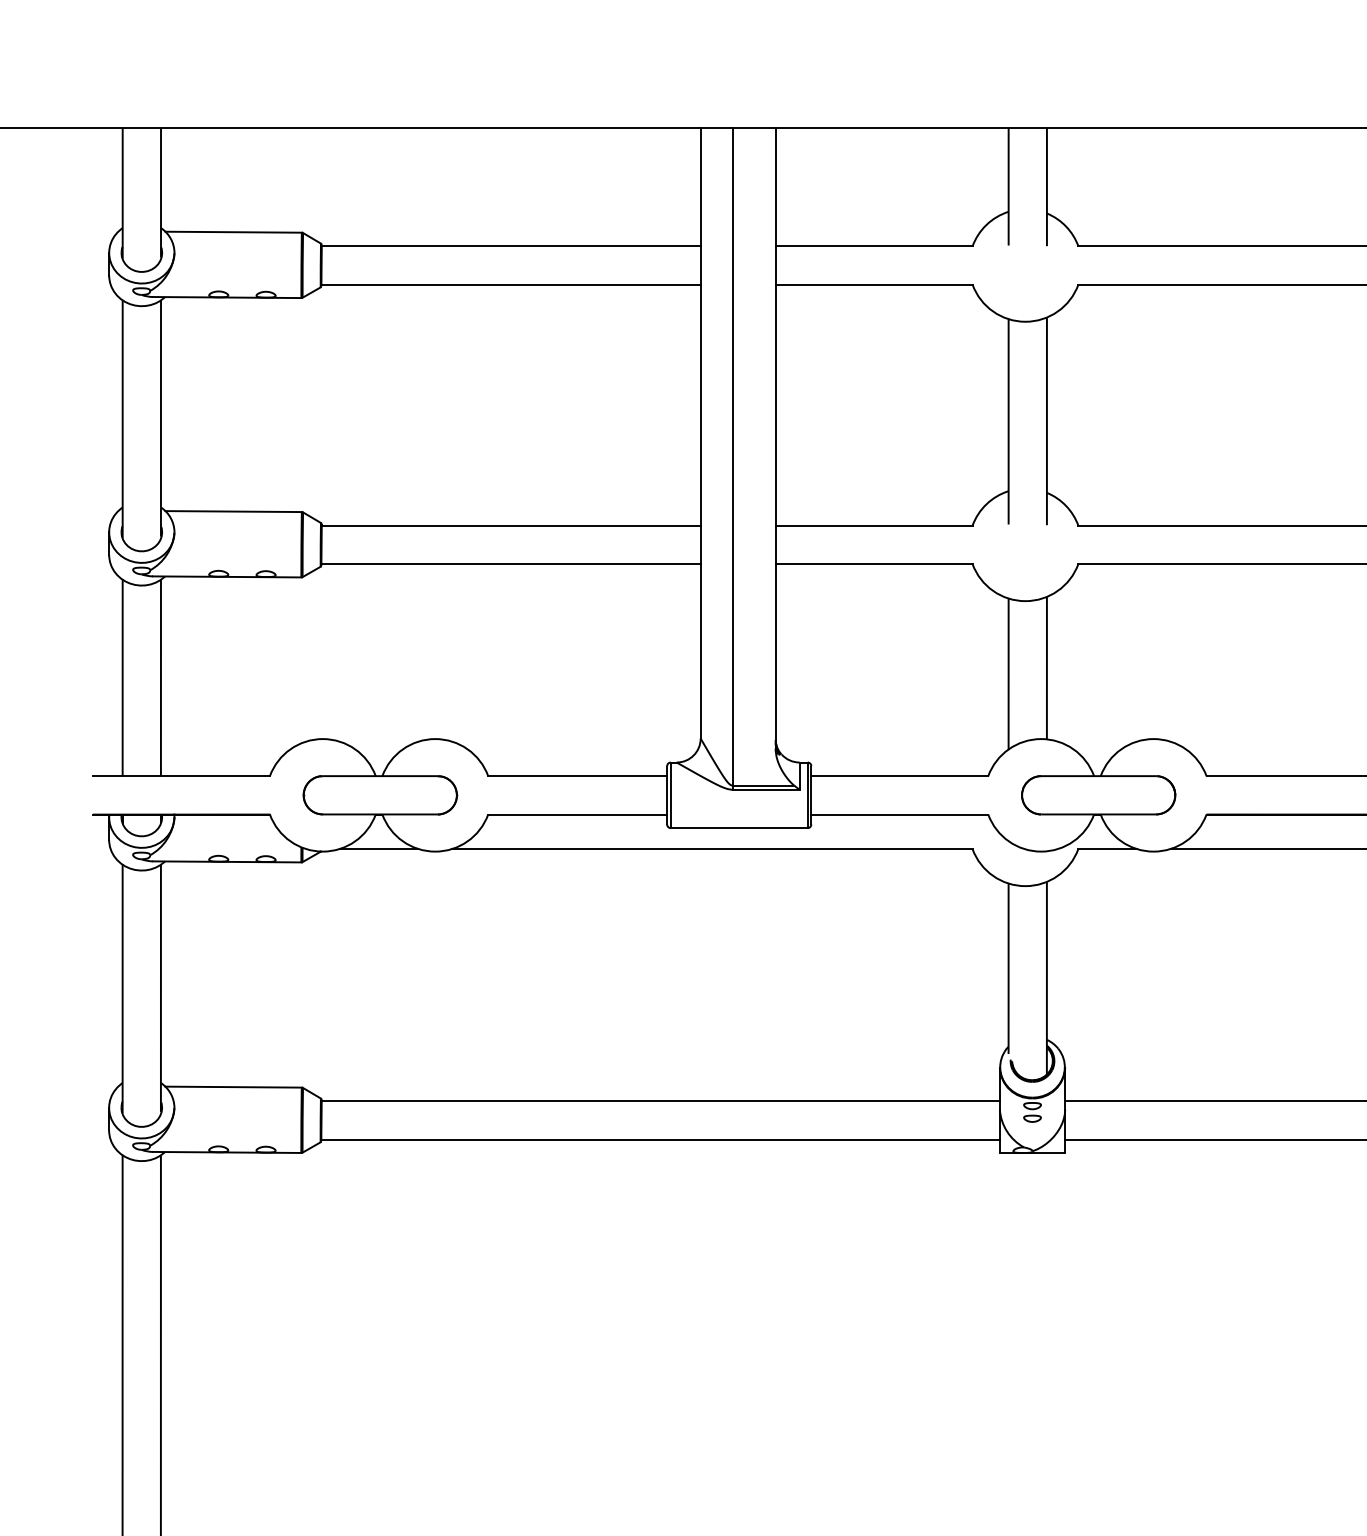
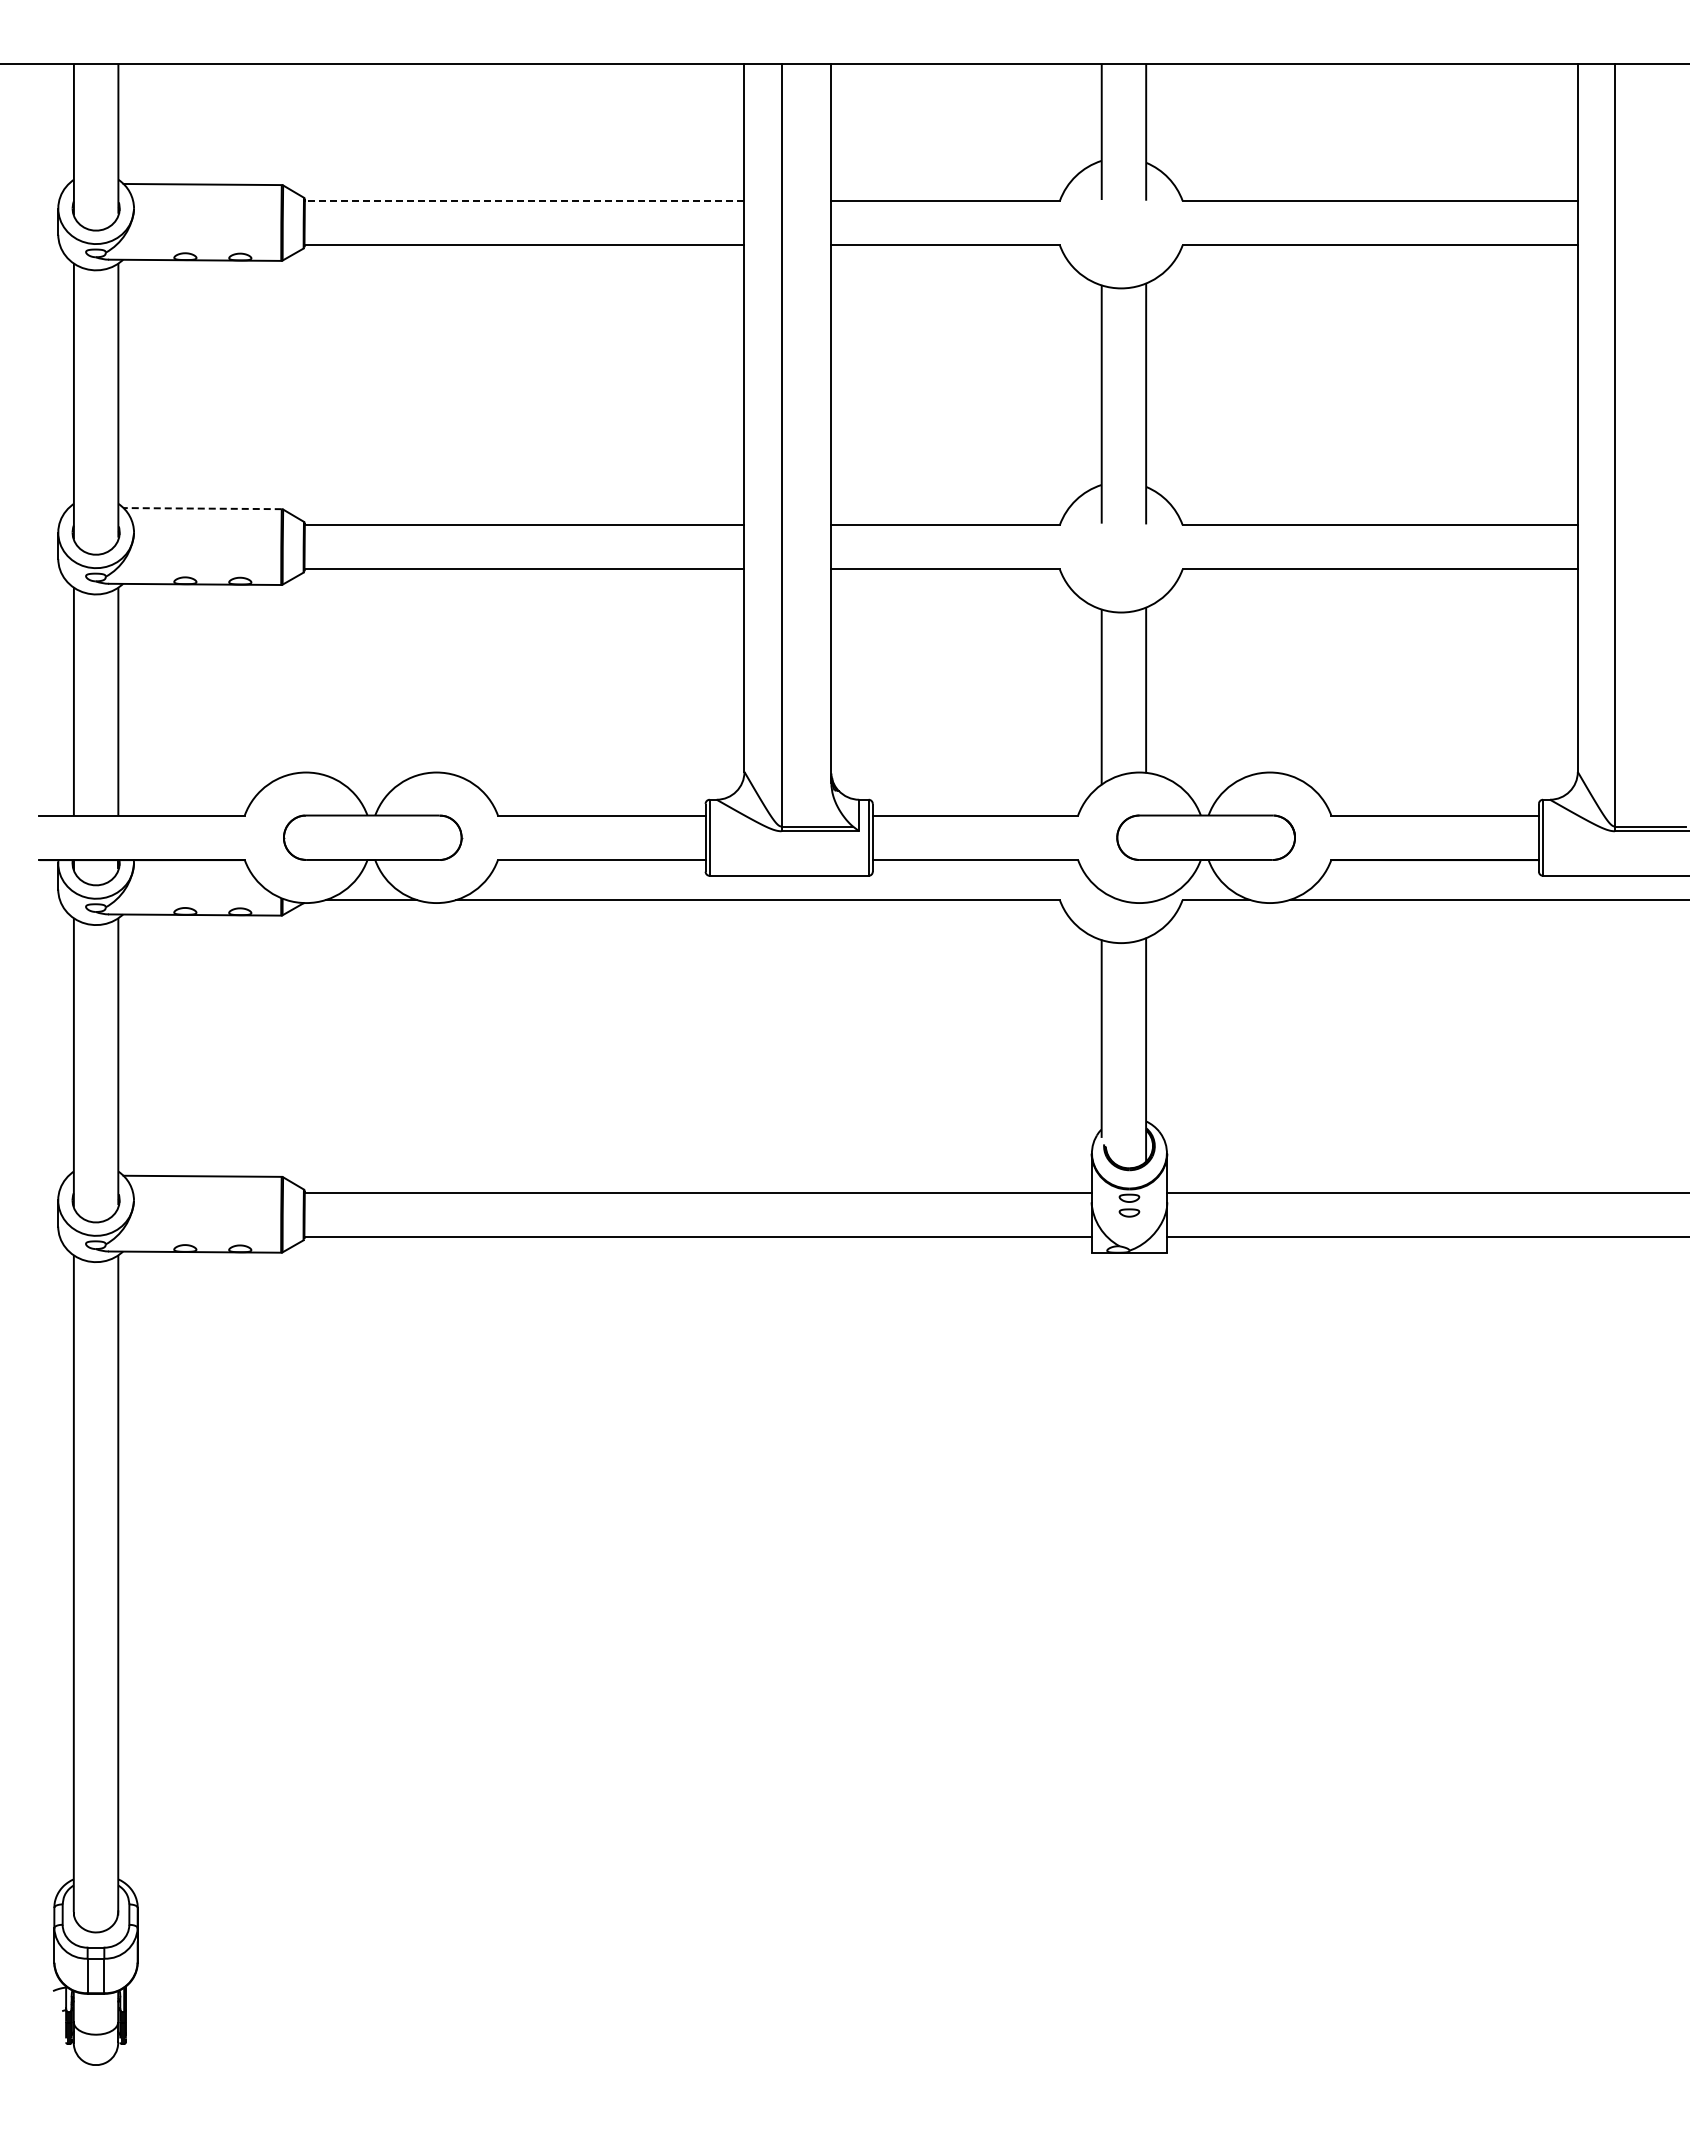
line: (511, 245) -> (524, 200), solid -> dashed
line: (233, 511) -> (202, 508), solid -> dashed

